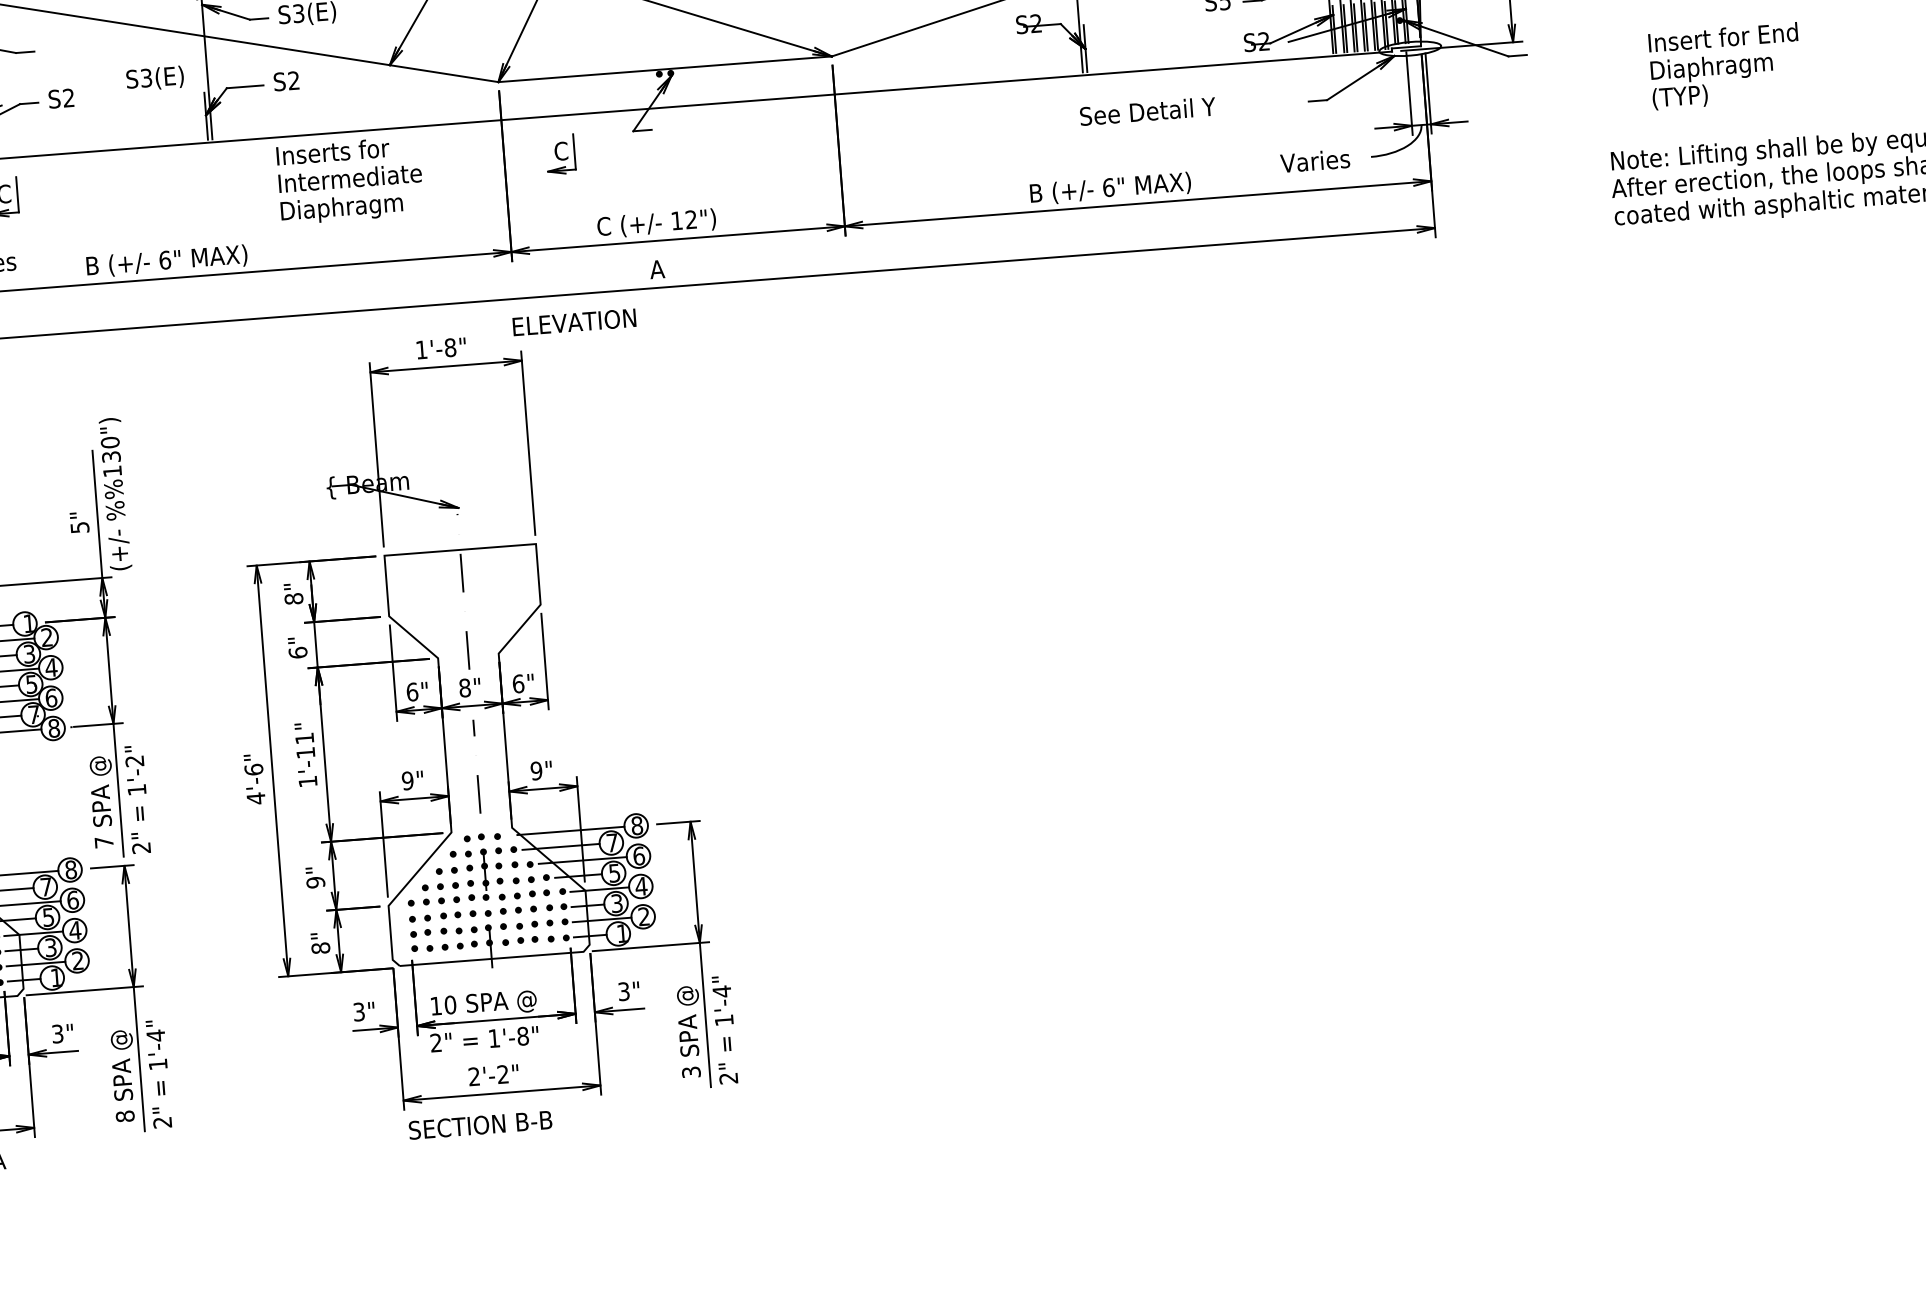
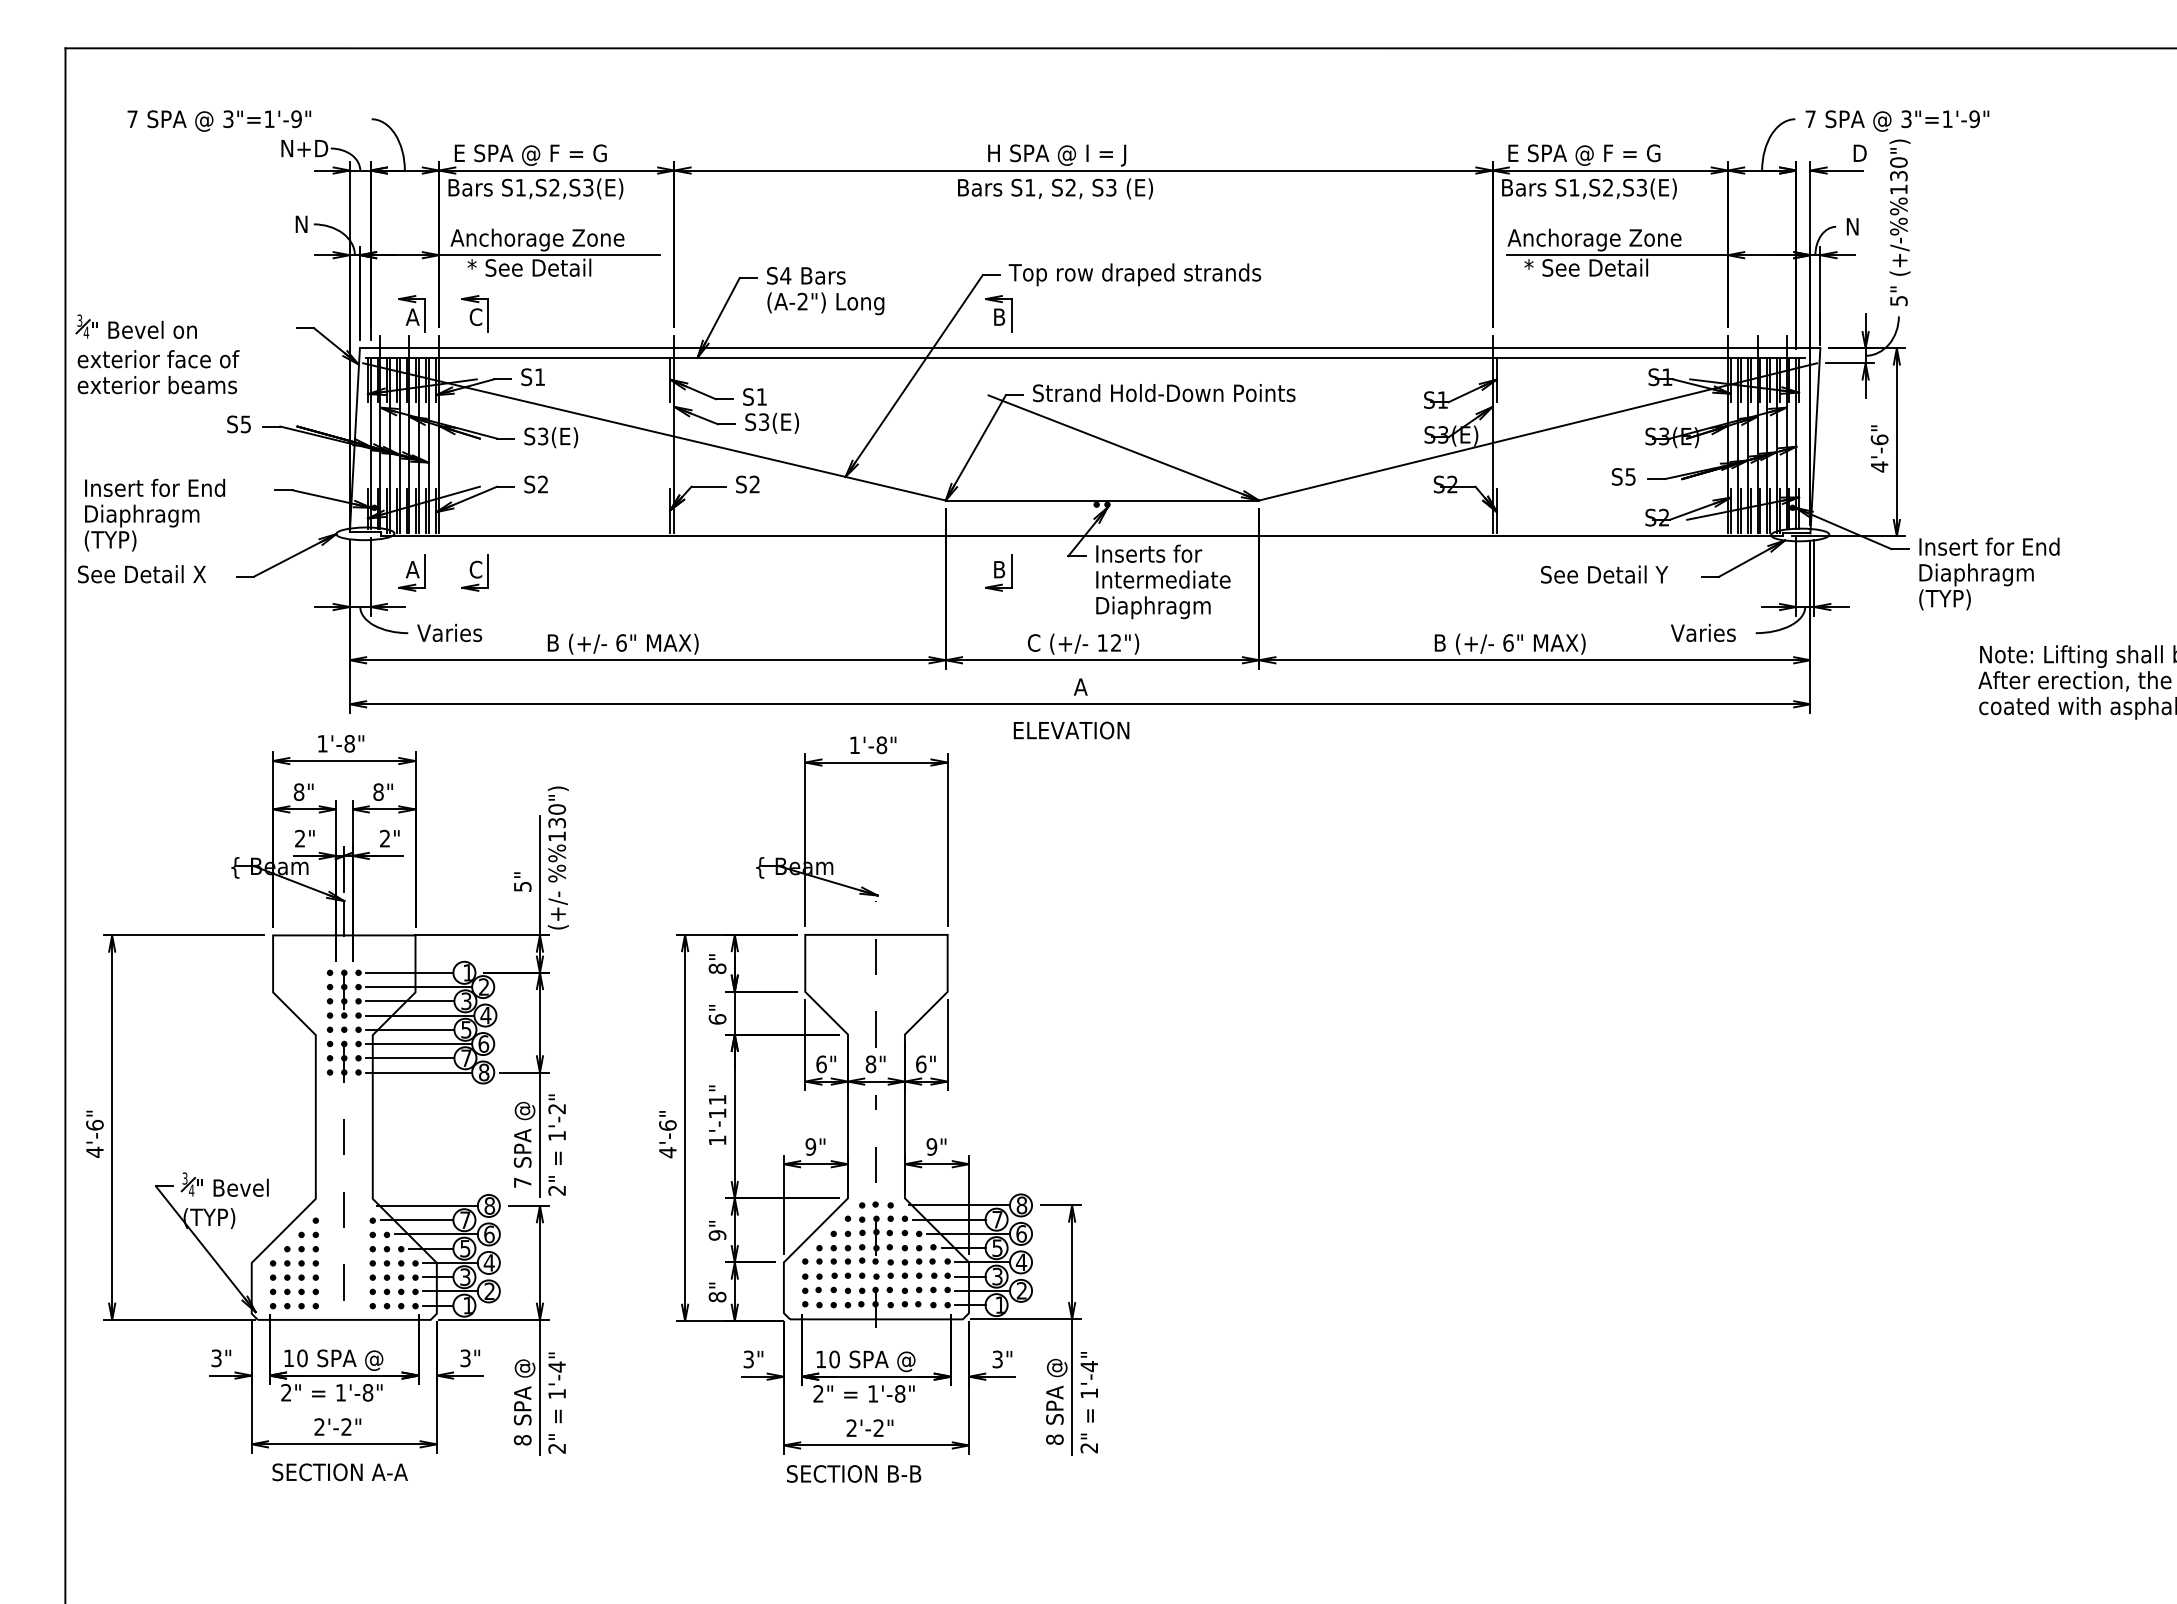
text: (1725, 65) -> (1989, 573), moved
text: (155, 78) -> (551, 437), moved
text: (1147, 111) -> (1604, 574), moved
text: (561, 151) -> (999, 569), C -> B
text: (350, 180) -> (1163, 581), moved
text: (574, 322) -> (1071, 730), moved
text: (690, 1072) -> (1054, 1439), 3 -> 8

